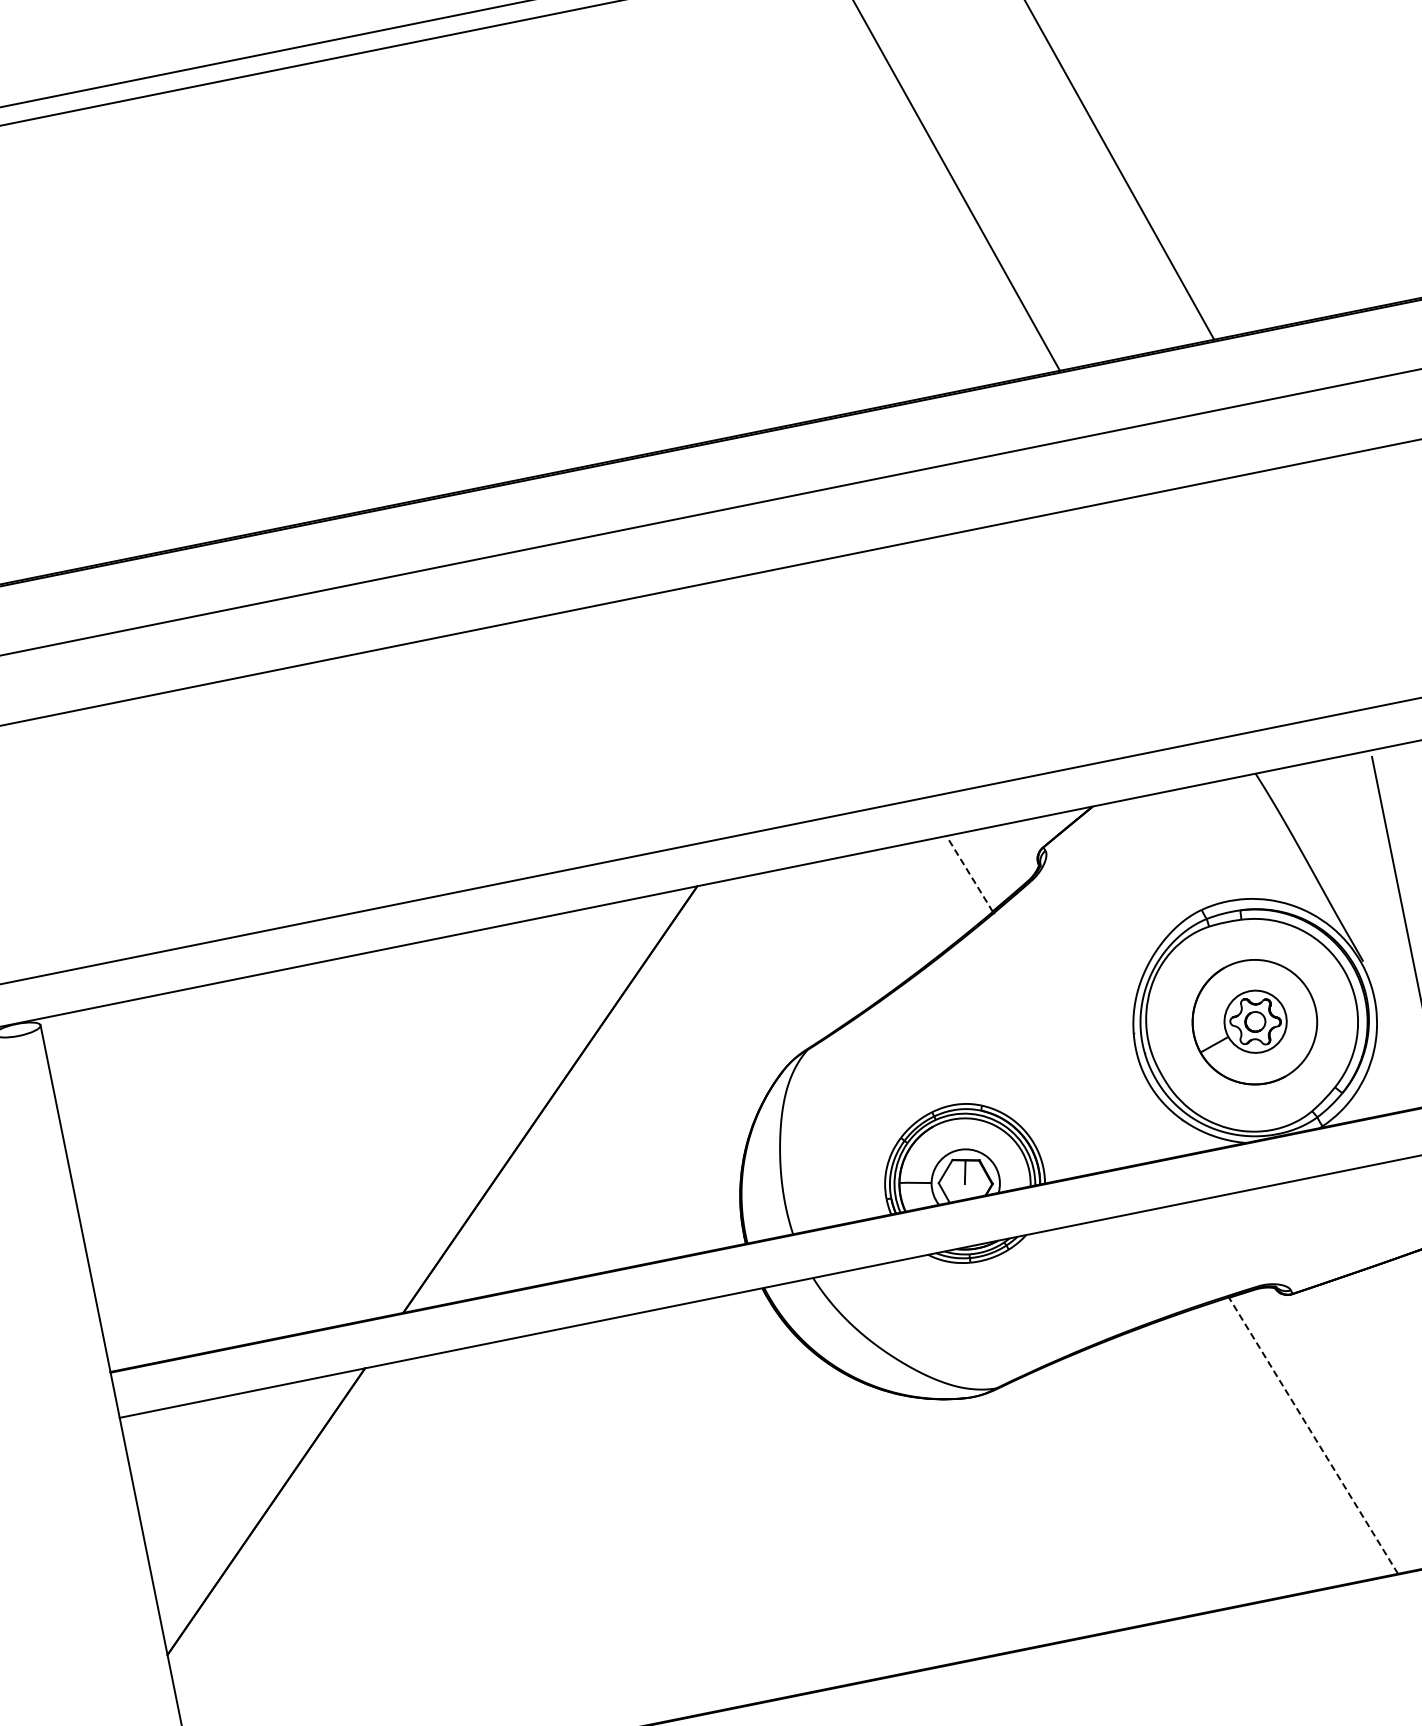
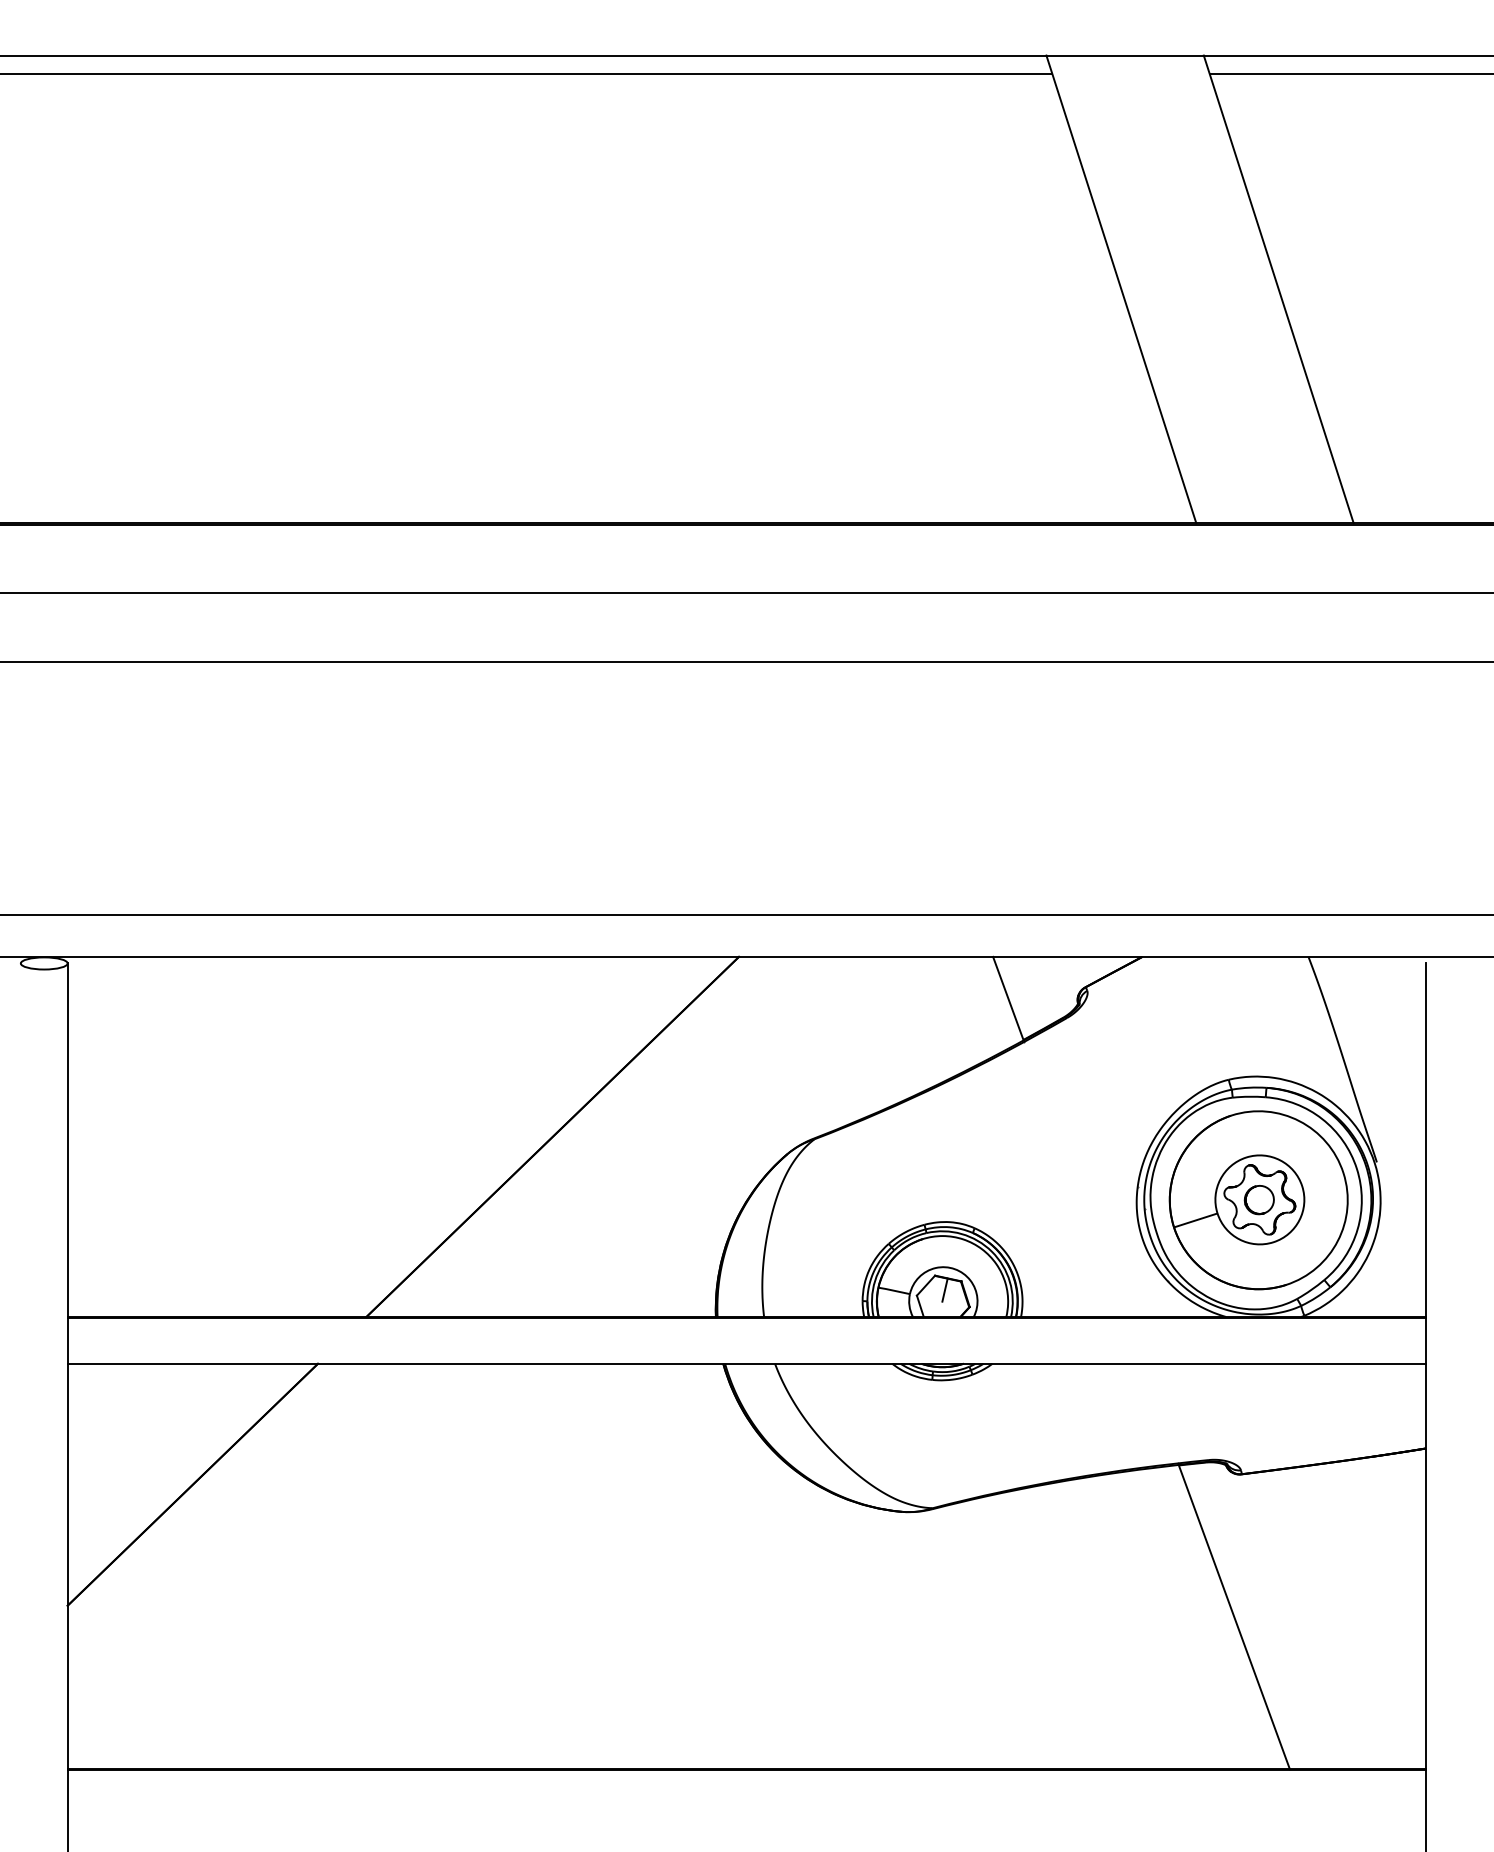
line: (969, 873) -> (1008, 998), dashed -> solid
part: (1254, 1022) -> (1258, 1200), size x1.43
line: (1313, 1434) -> (1234, 1616), dashed -> solid

